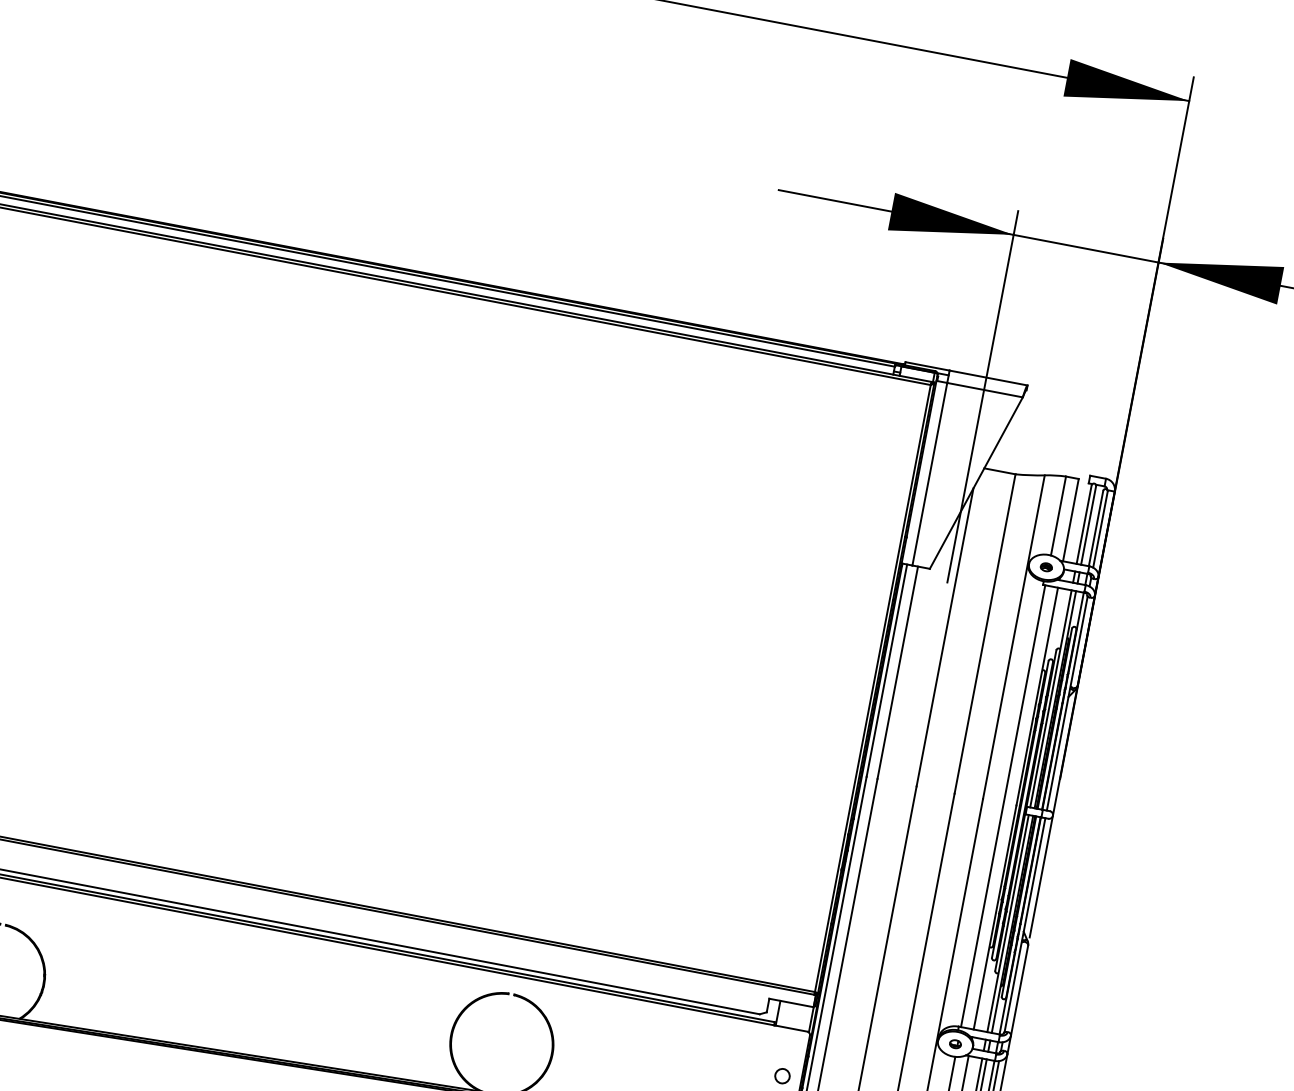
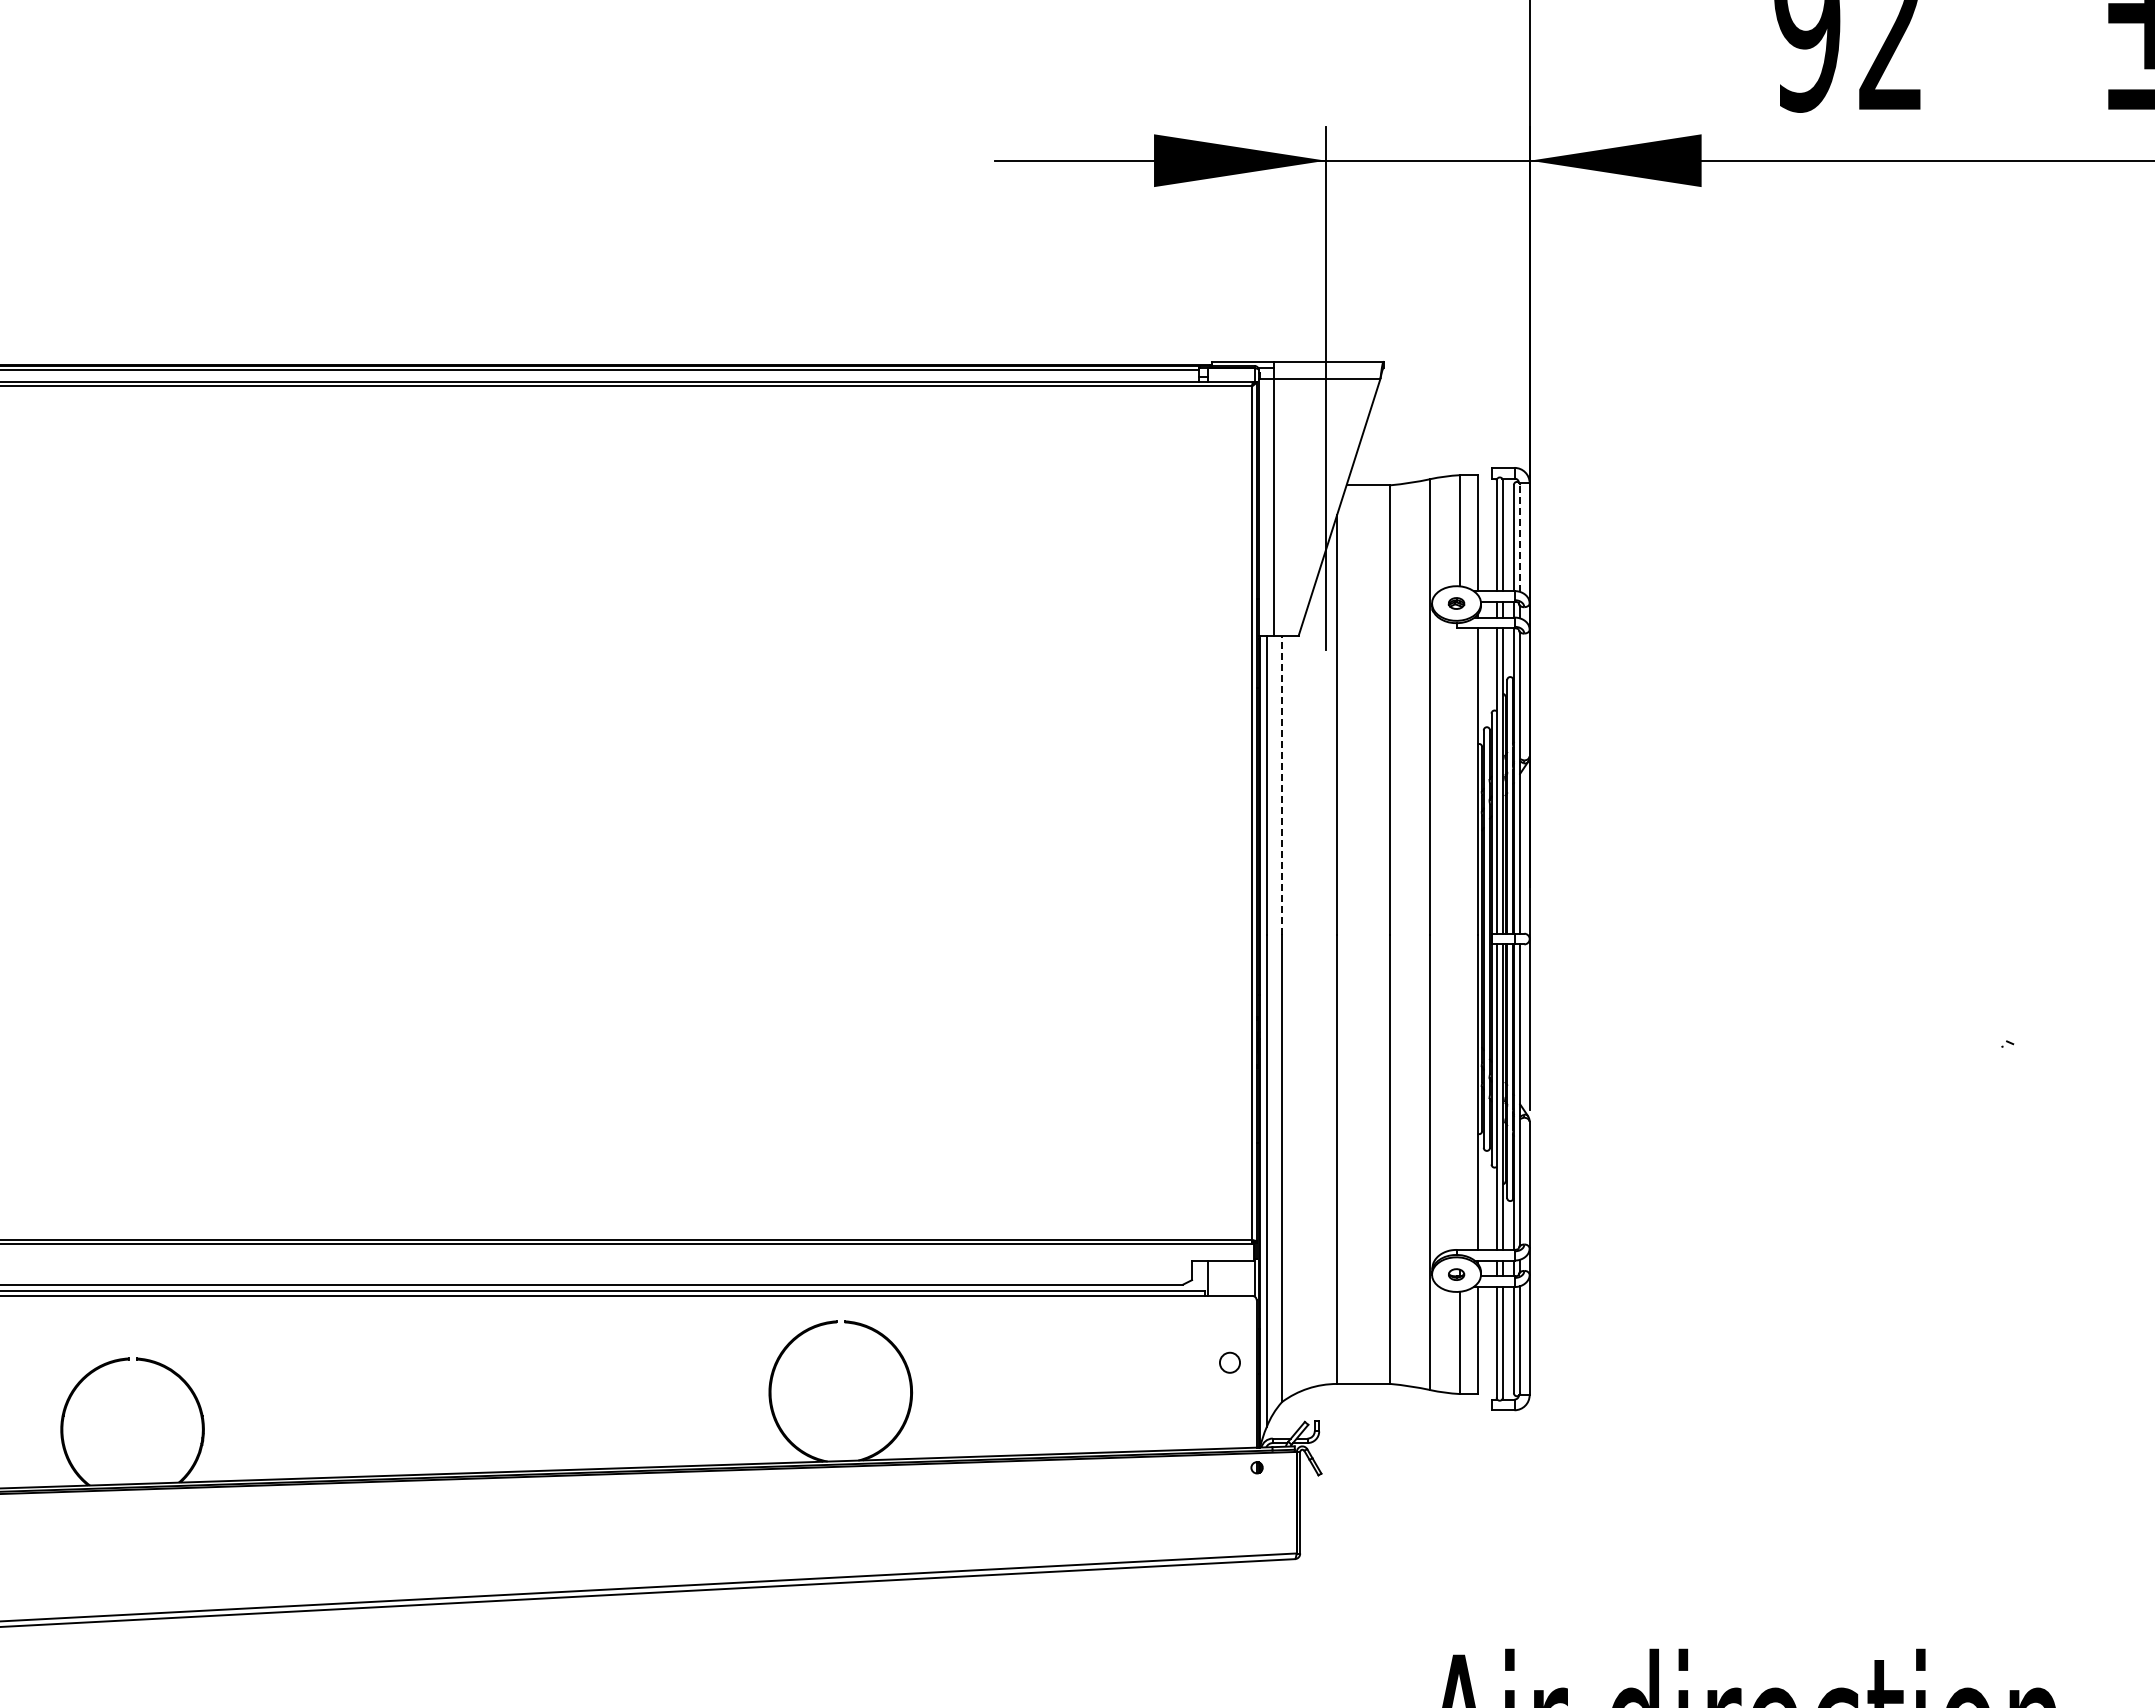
line: (1100, 529) -> (1520, 537), solid -> dashed
line: (898, 672) -> (1282, 784), solid -> dashed
line: (1003, 805) -> (1459, 938), removed

